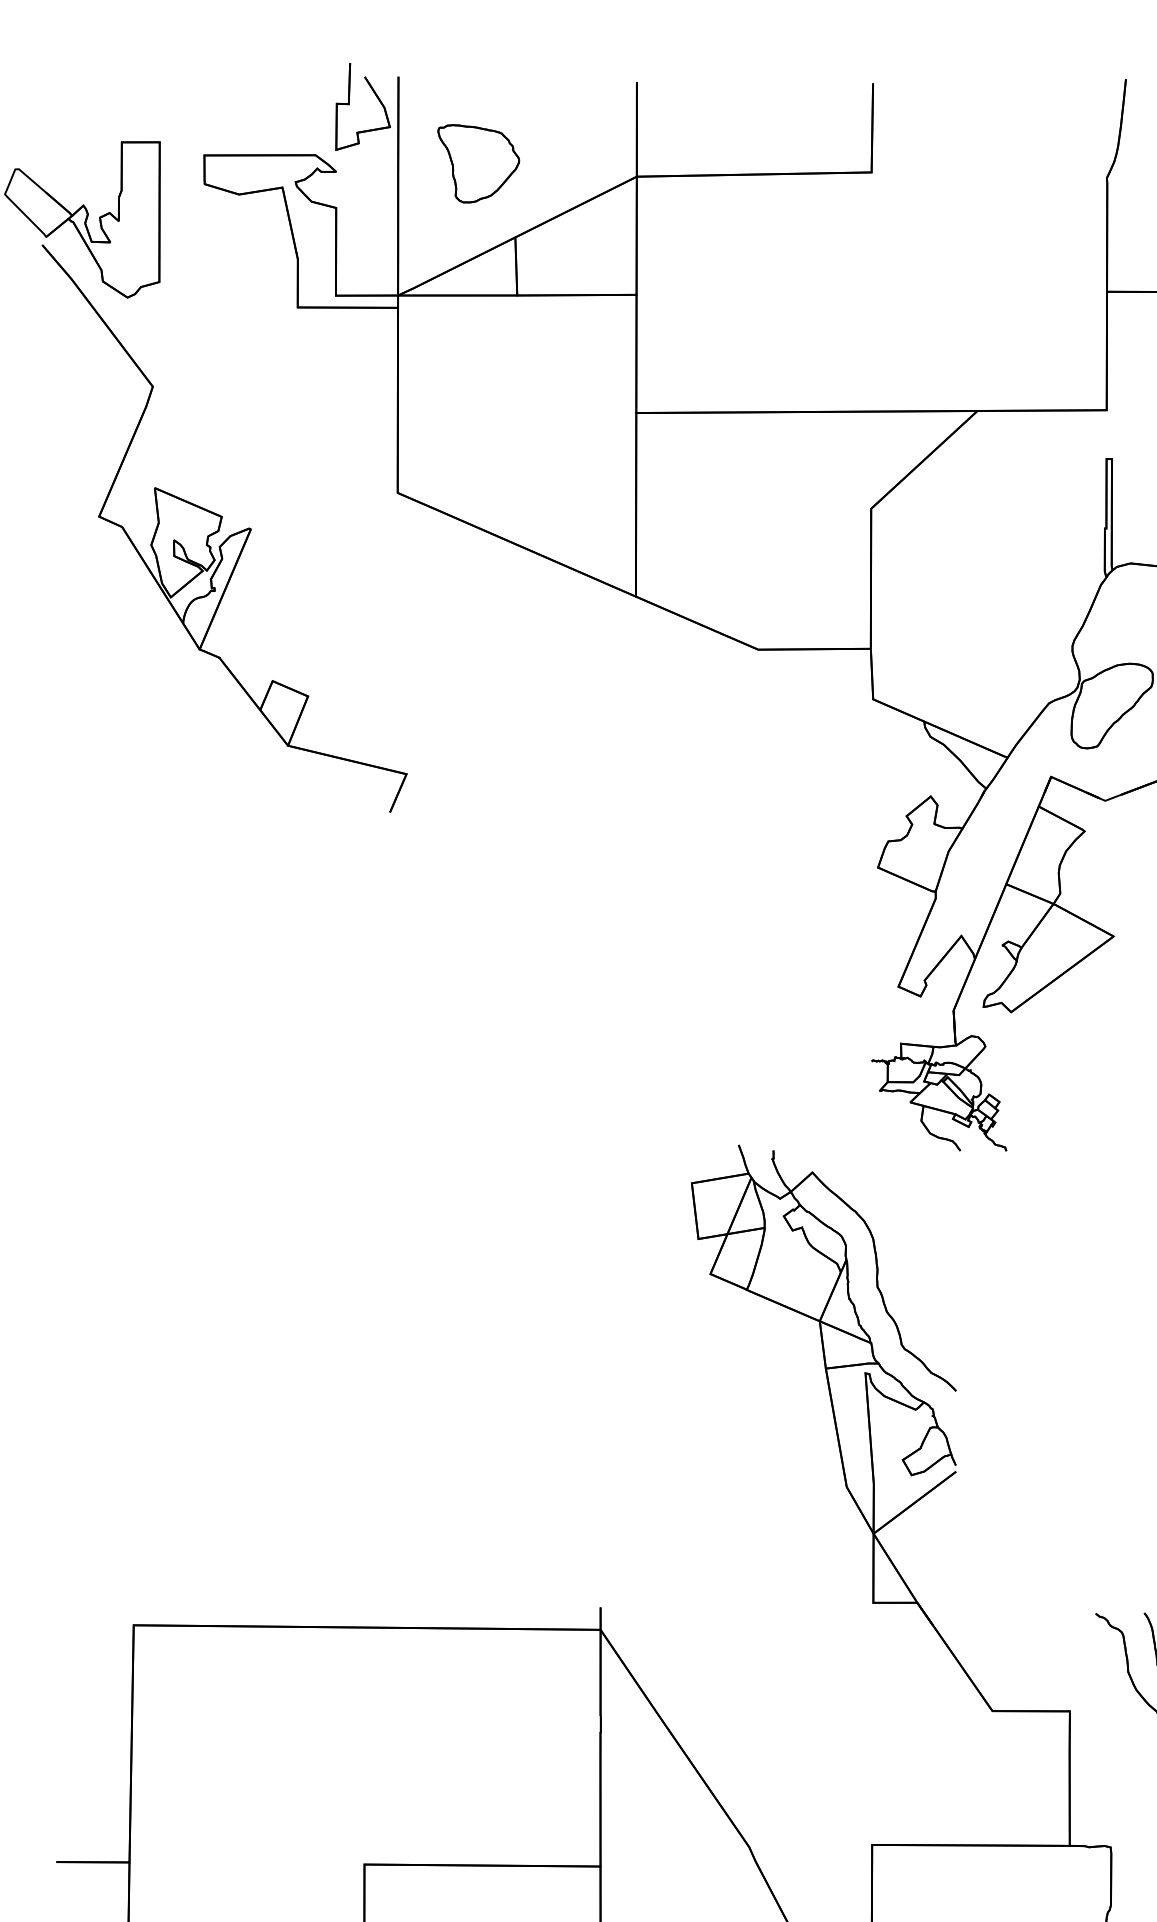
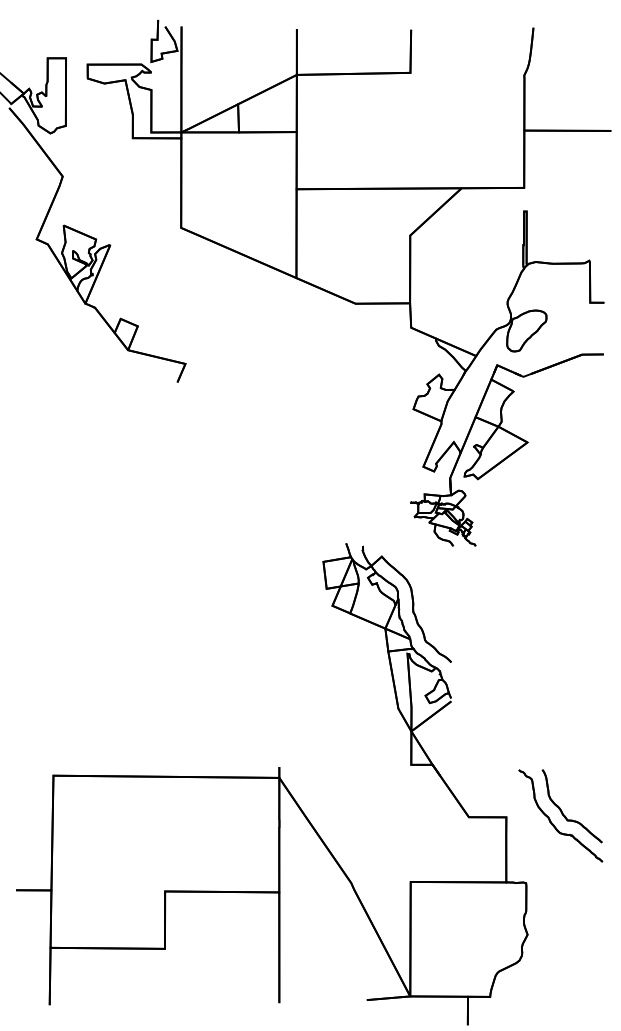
part: (476, 163) -> (219, 68), removed

